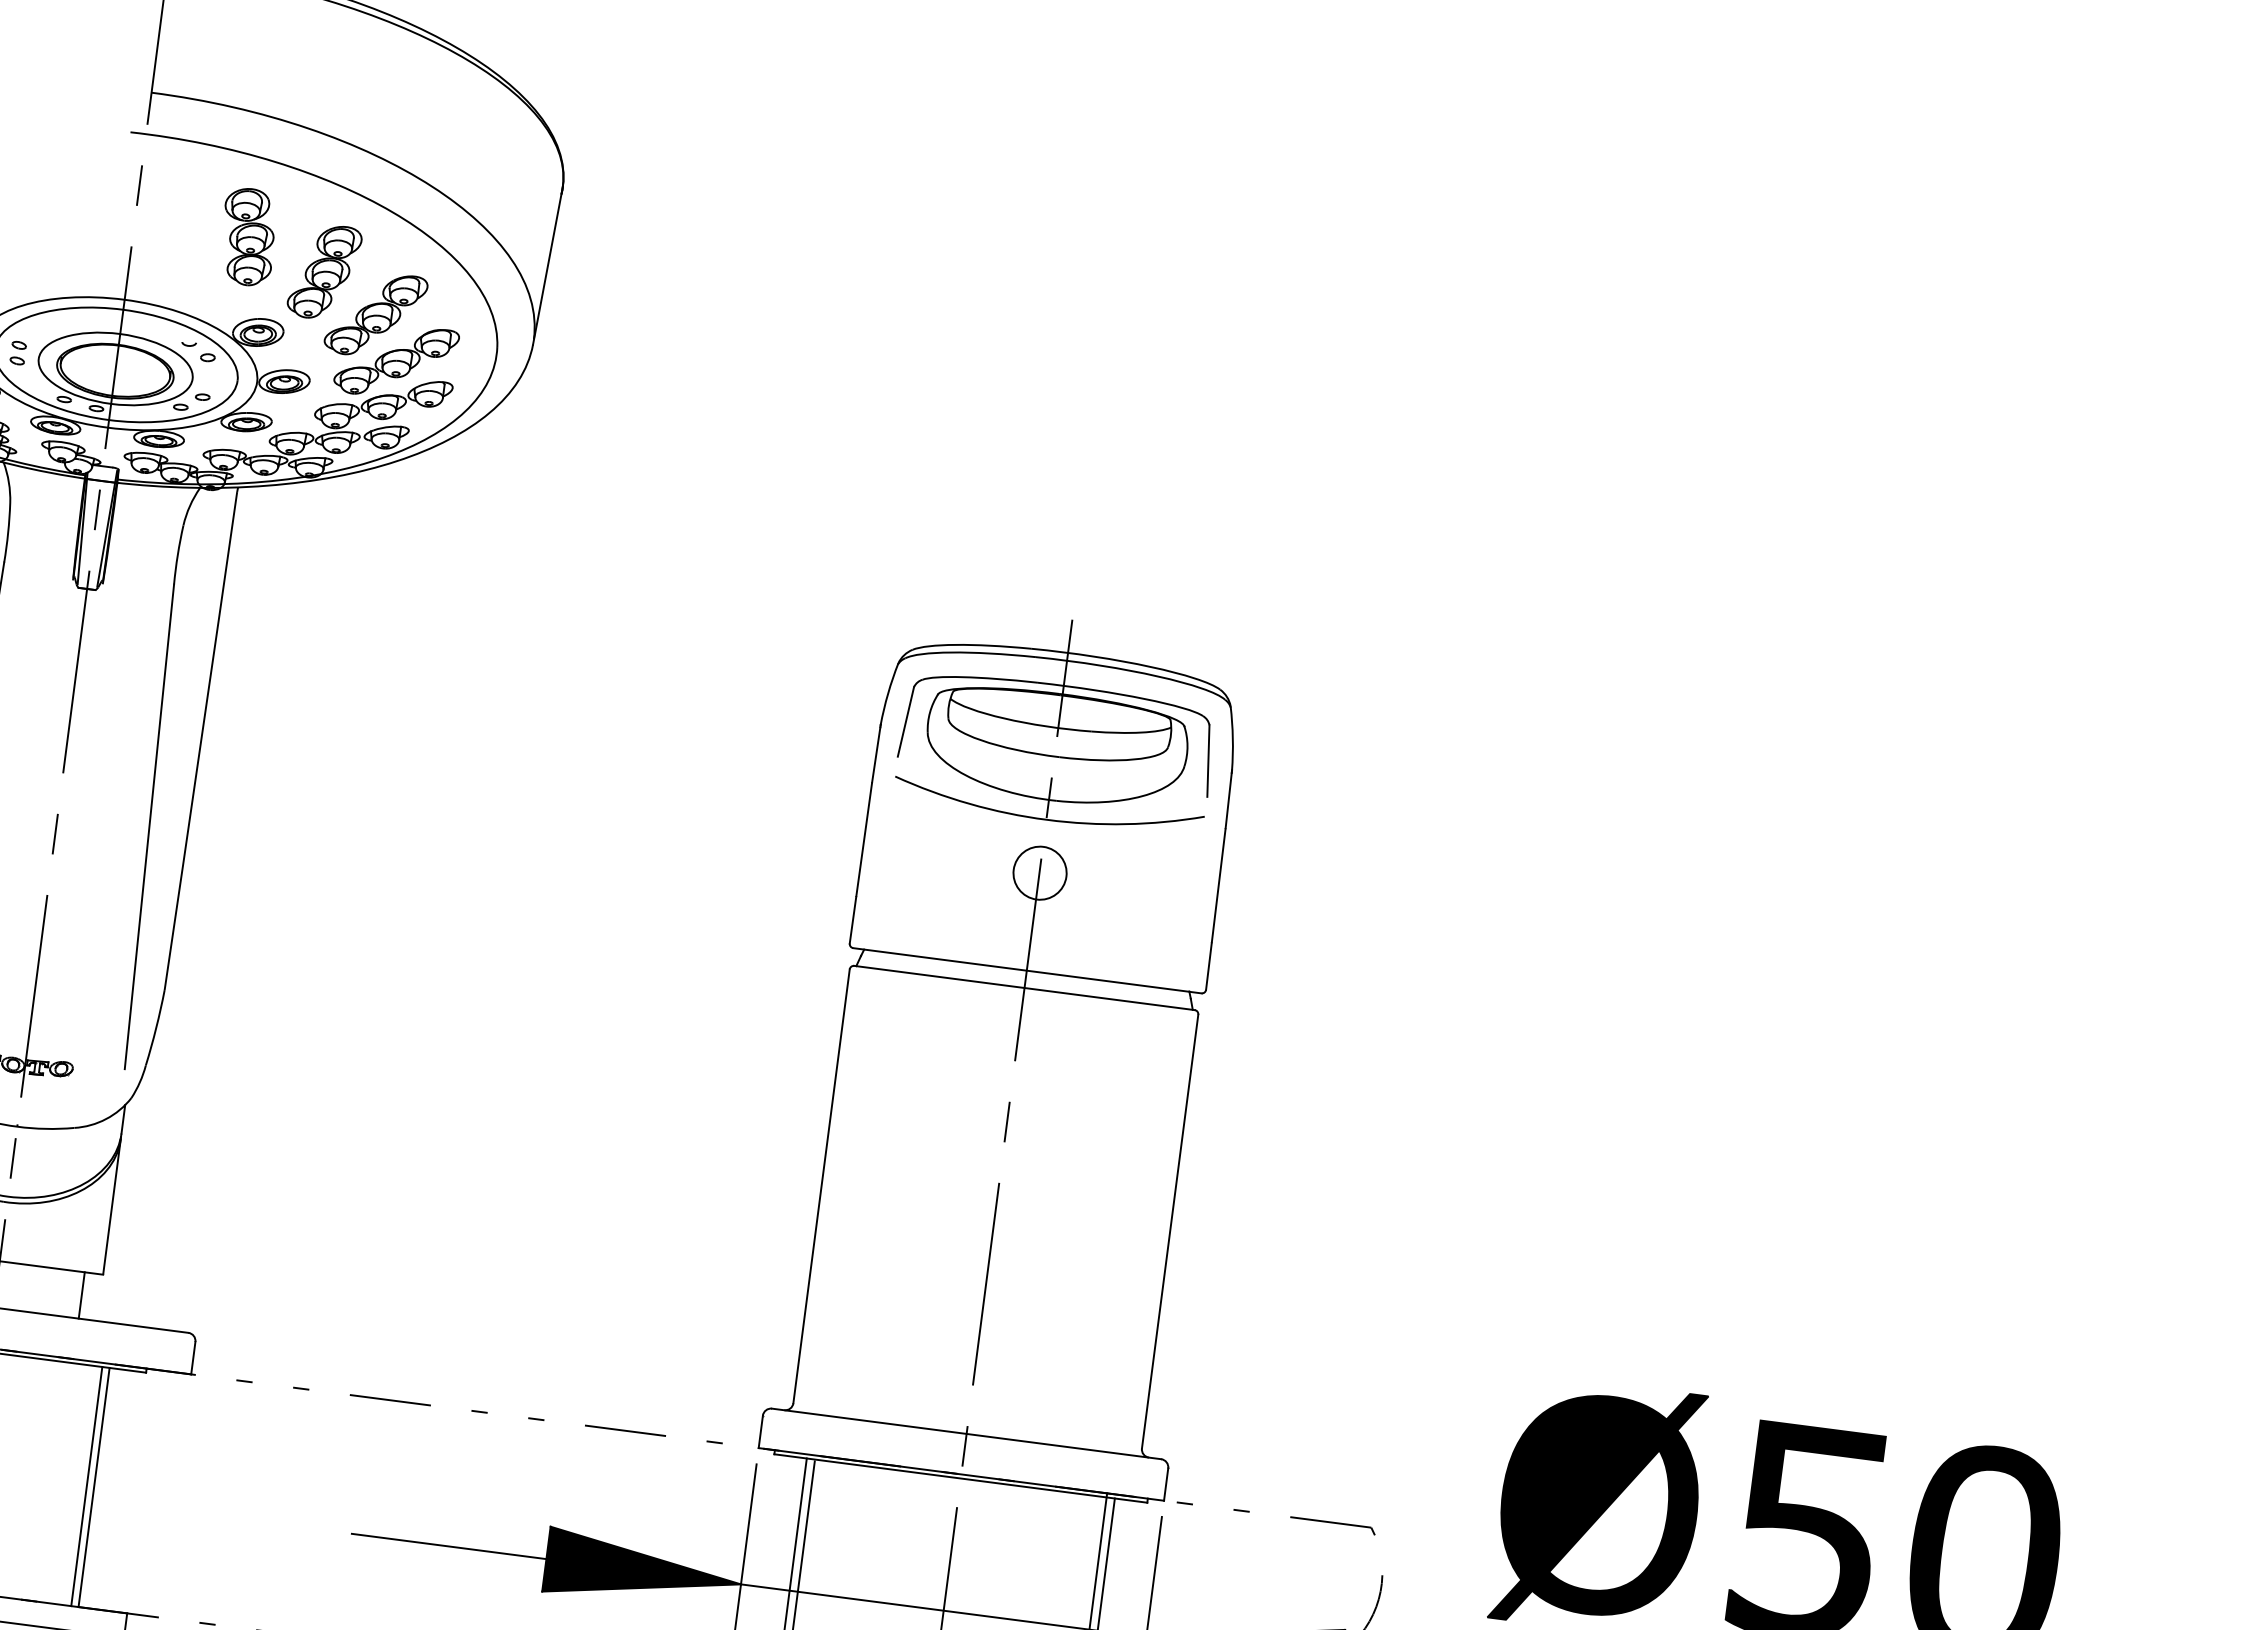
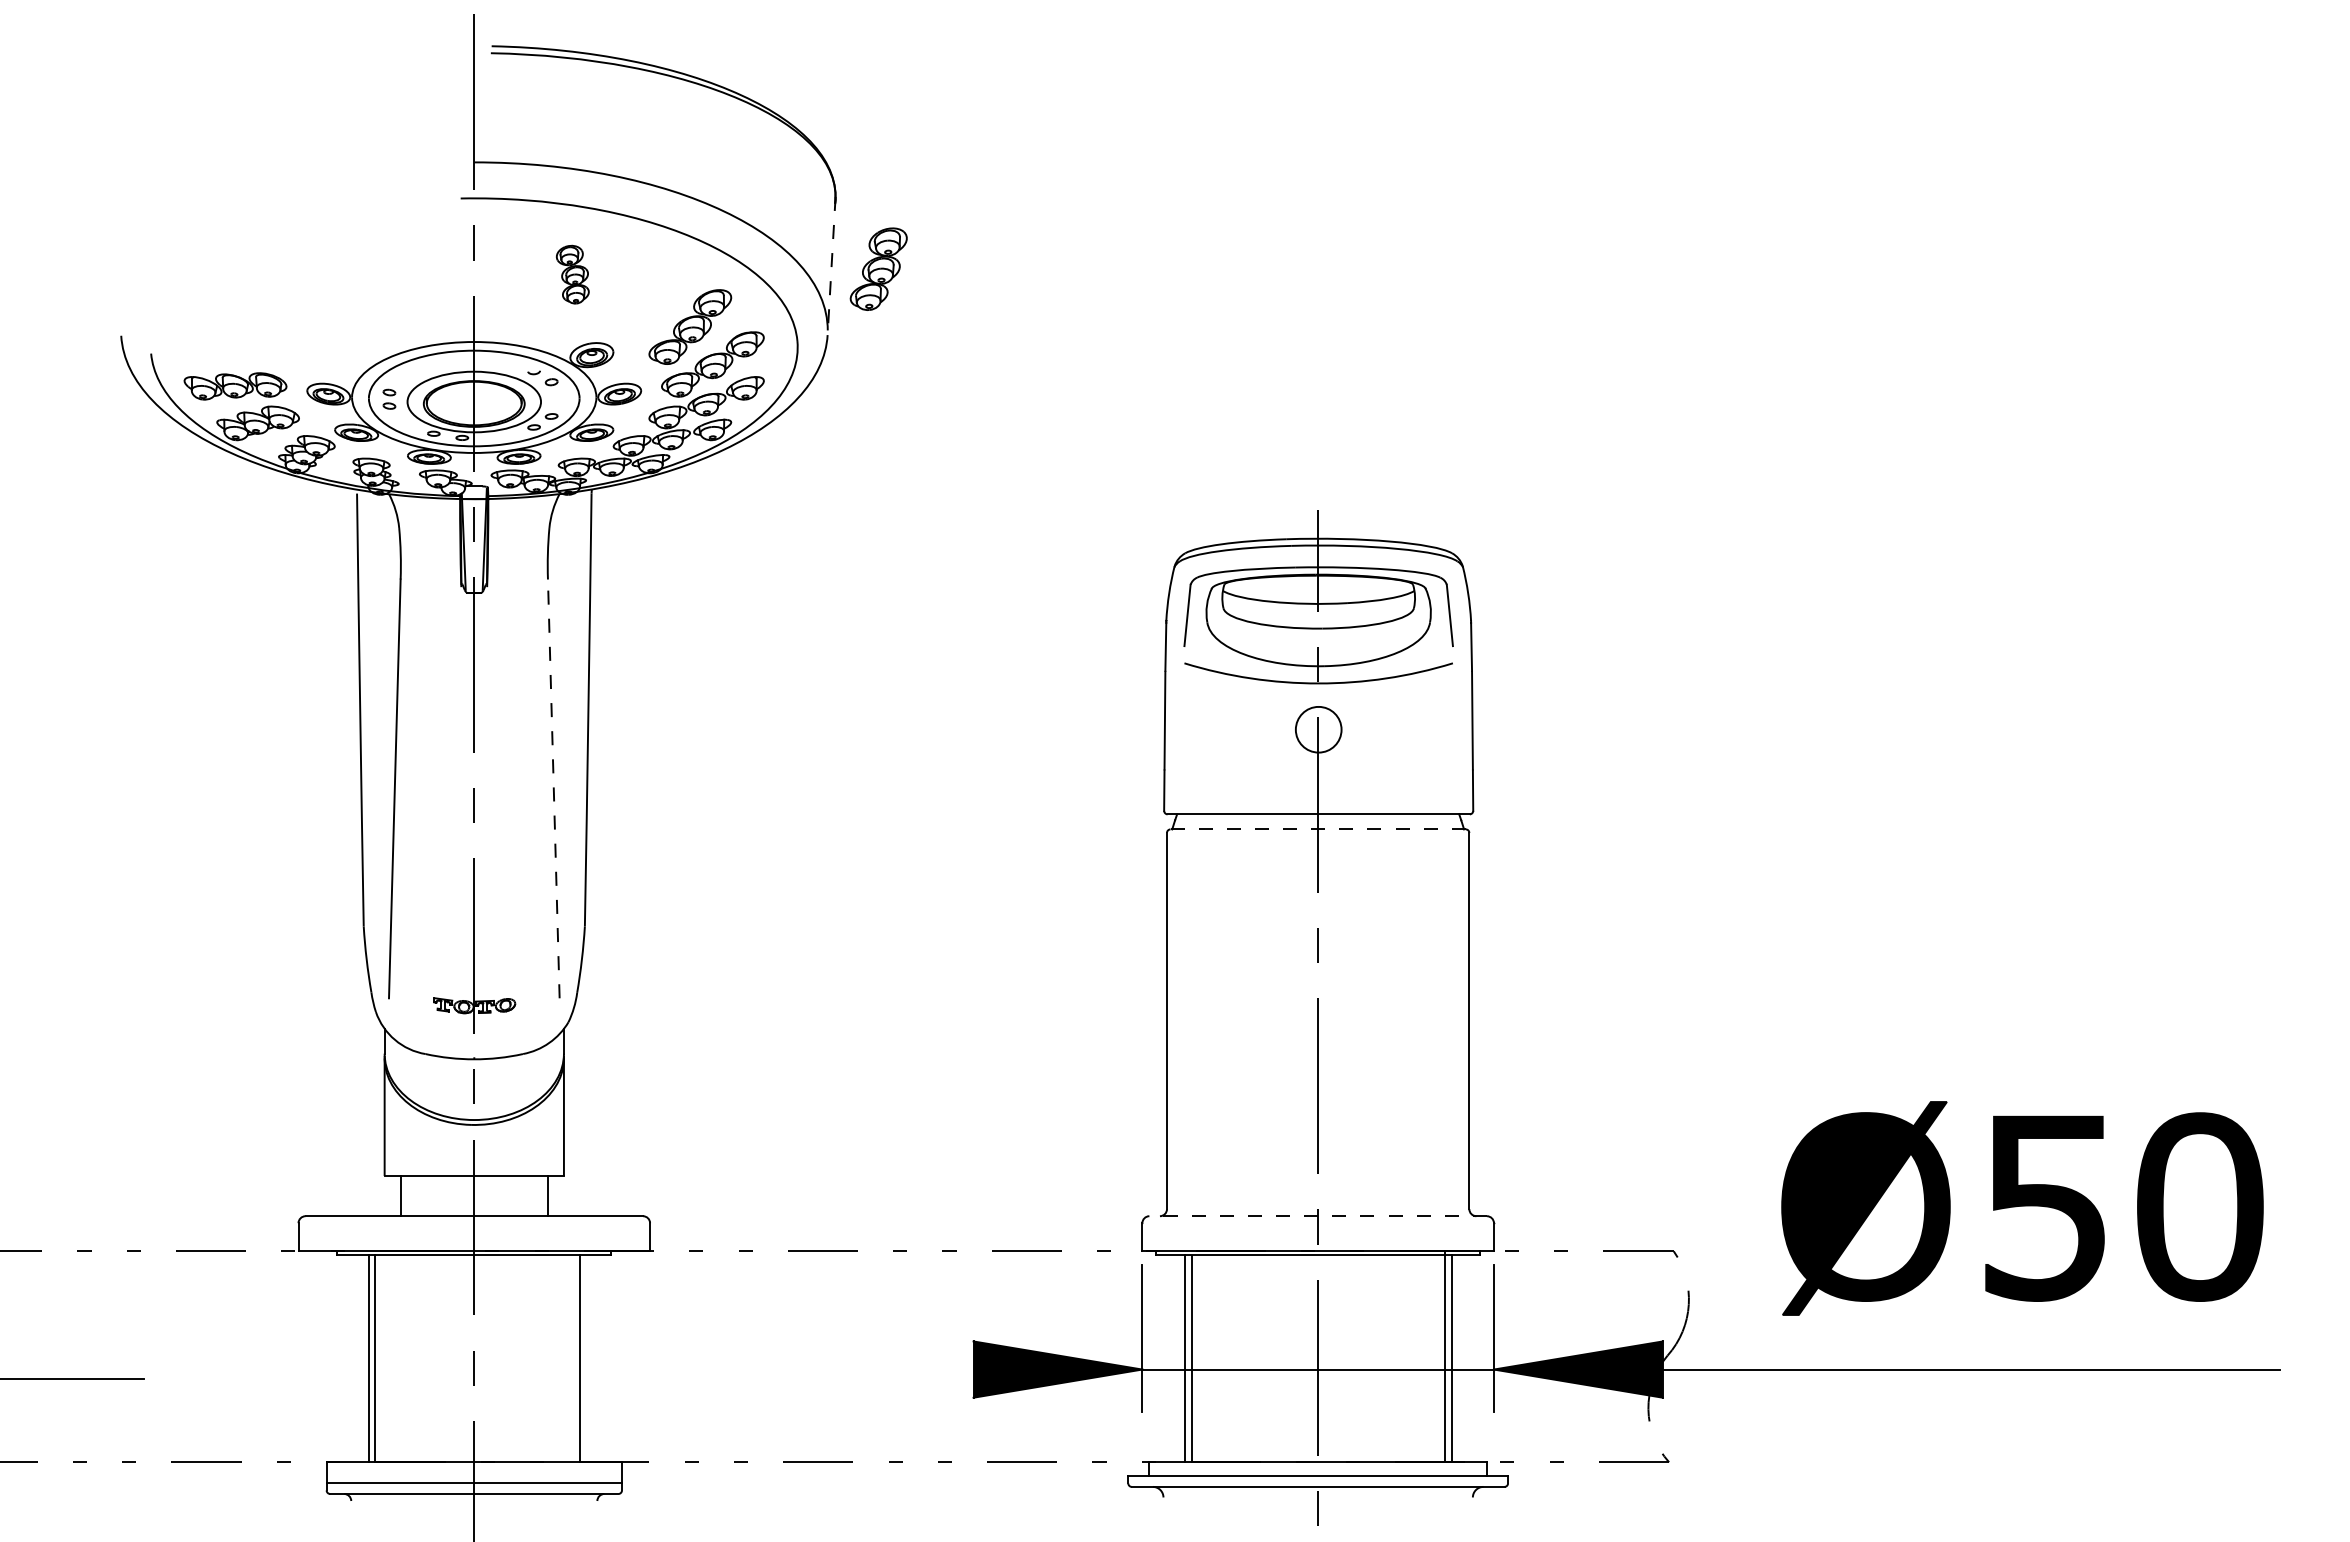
part: (248, 236) -> (572, 274), size x0.7
line: (547, 266) -> (831, 266), solid -> dashed
part: (324, 271) -> (878, 268), moved
line: (149, 826) -> (553, 788), solid -> dashed
line: (1024, 988) -> (1318, 829), solid -> dashed
line: (966, 1434) -> (1318, 1216), solid -> dashed
line: (86, 1486) -> (573, 1358), removed
line: (448, 1546) -> (888, 1369), removed

